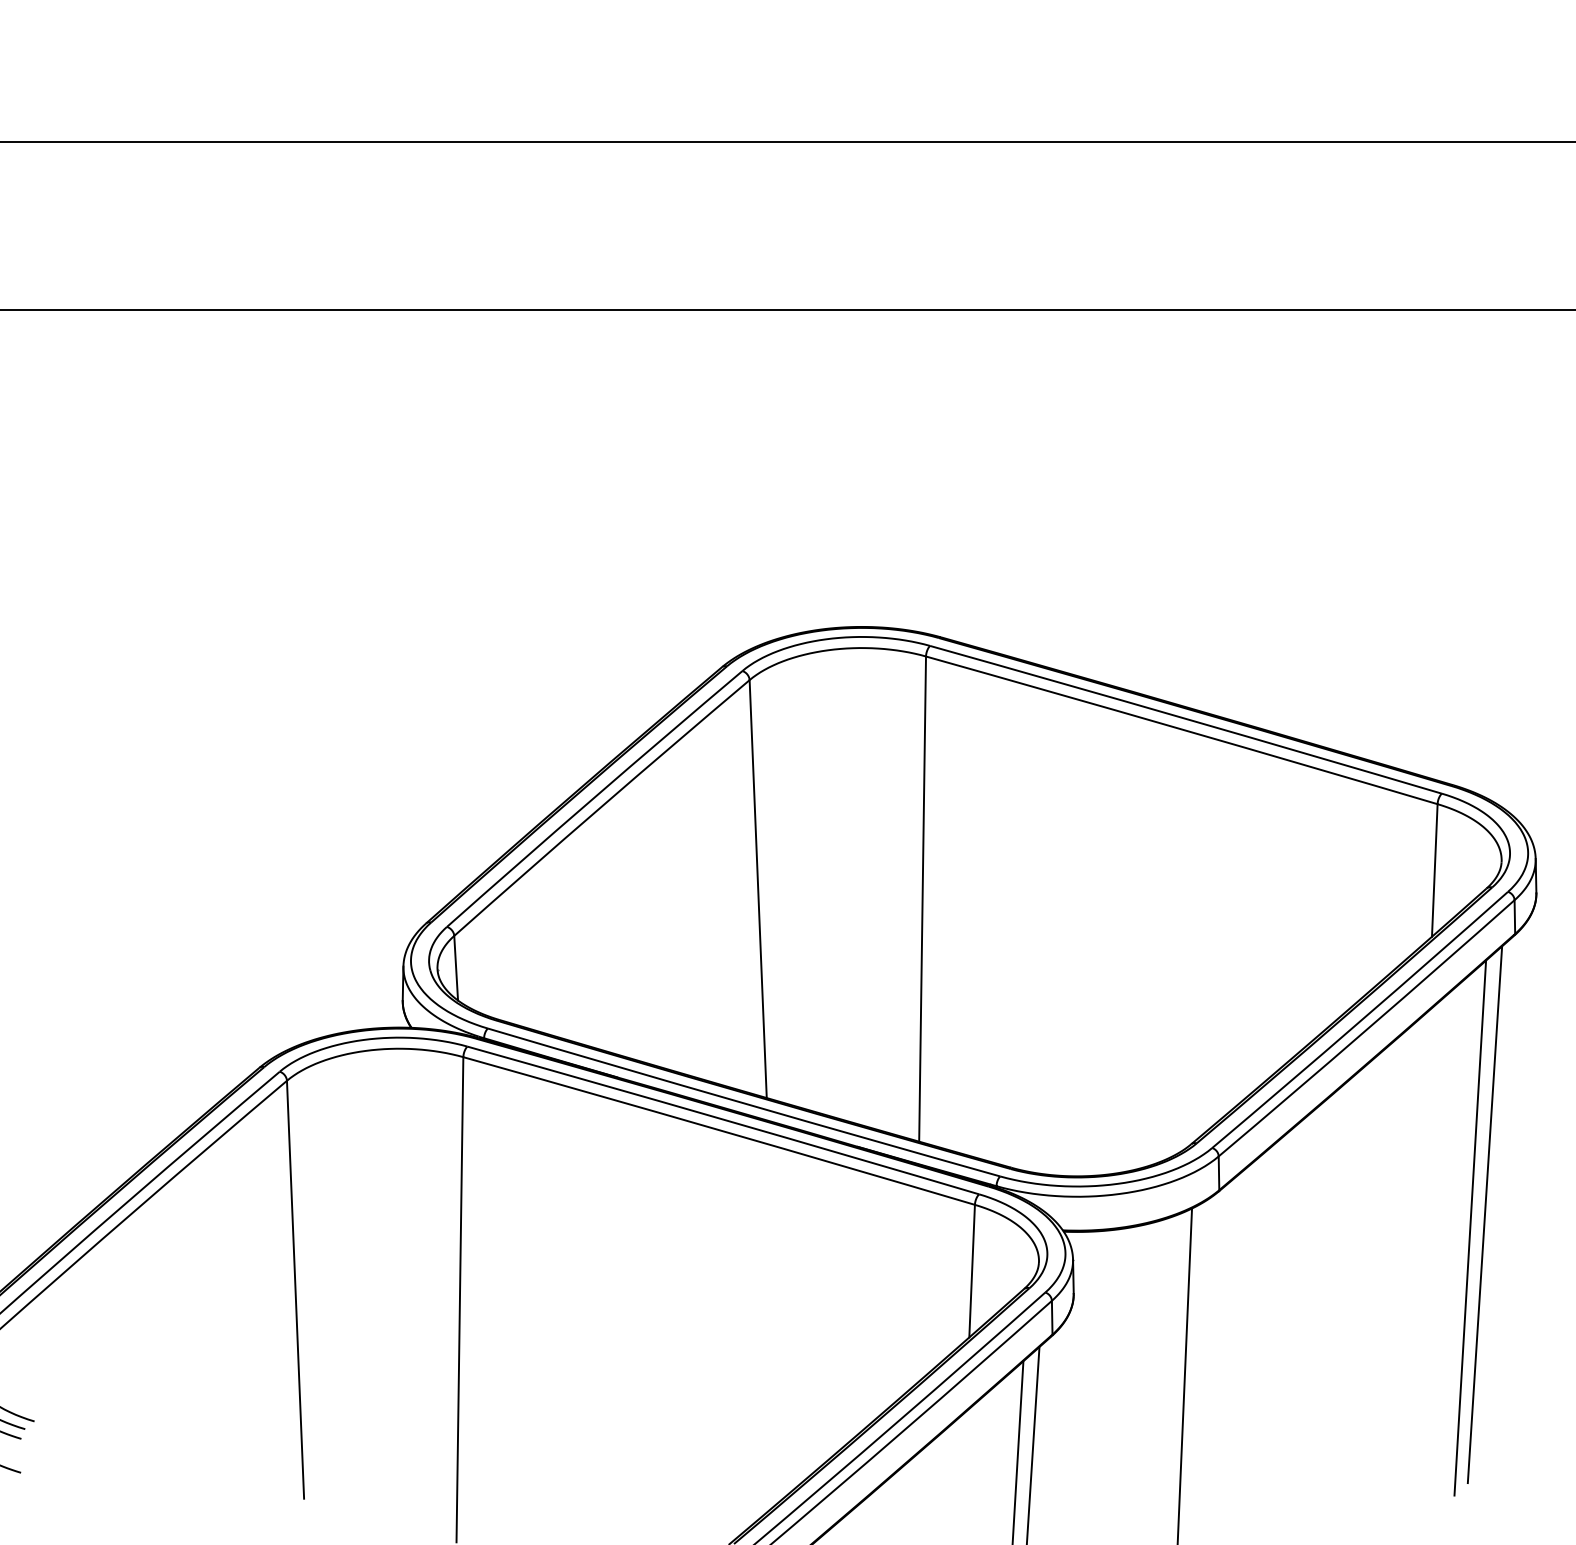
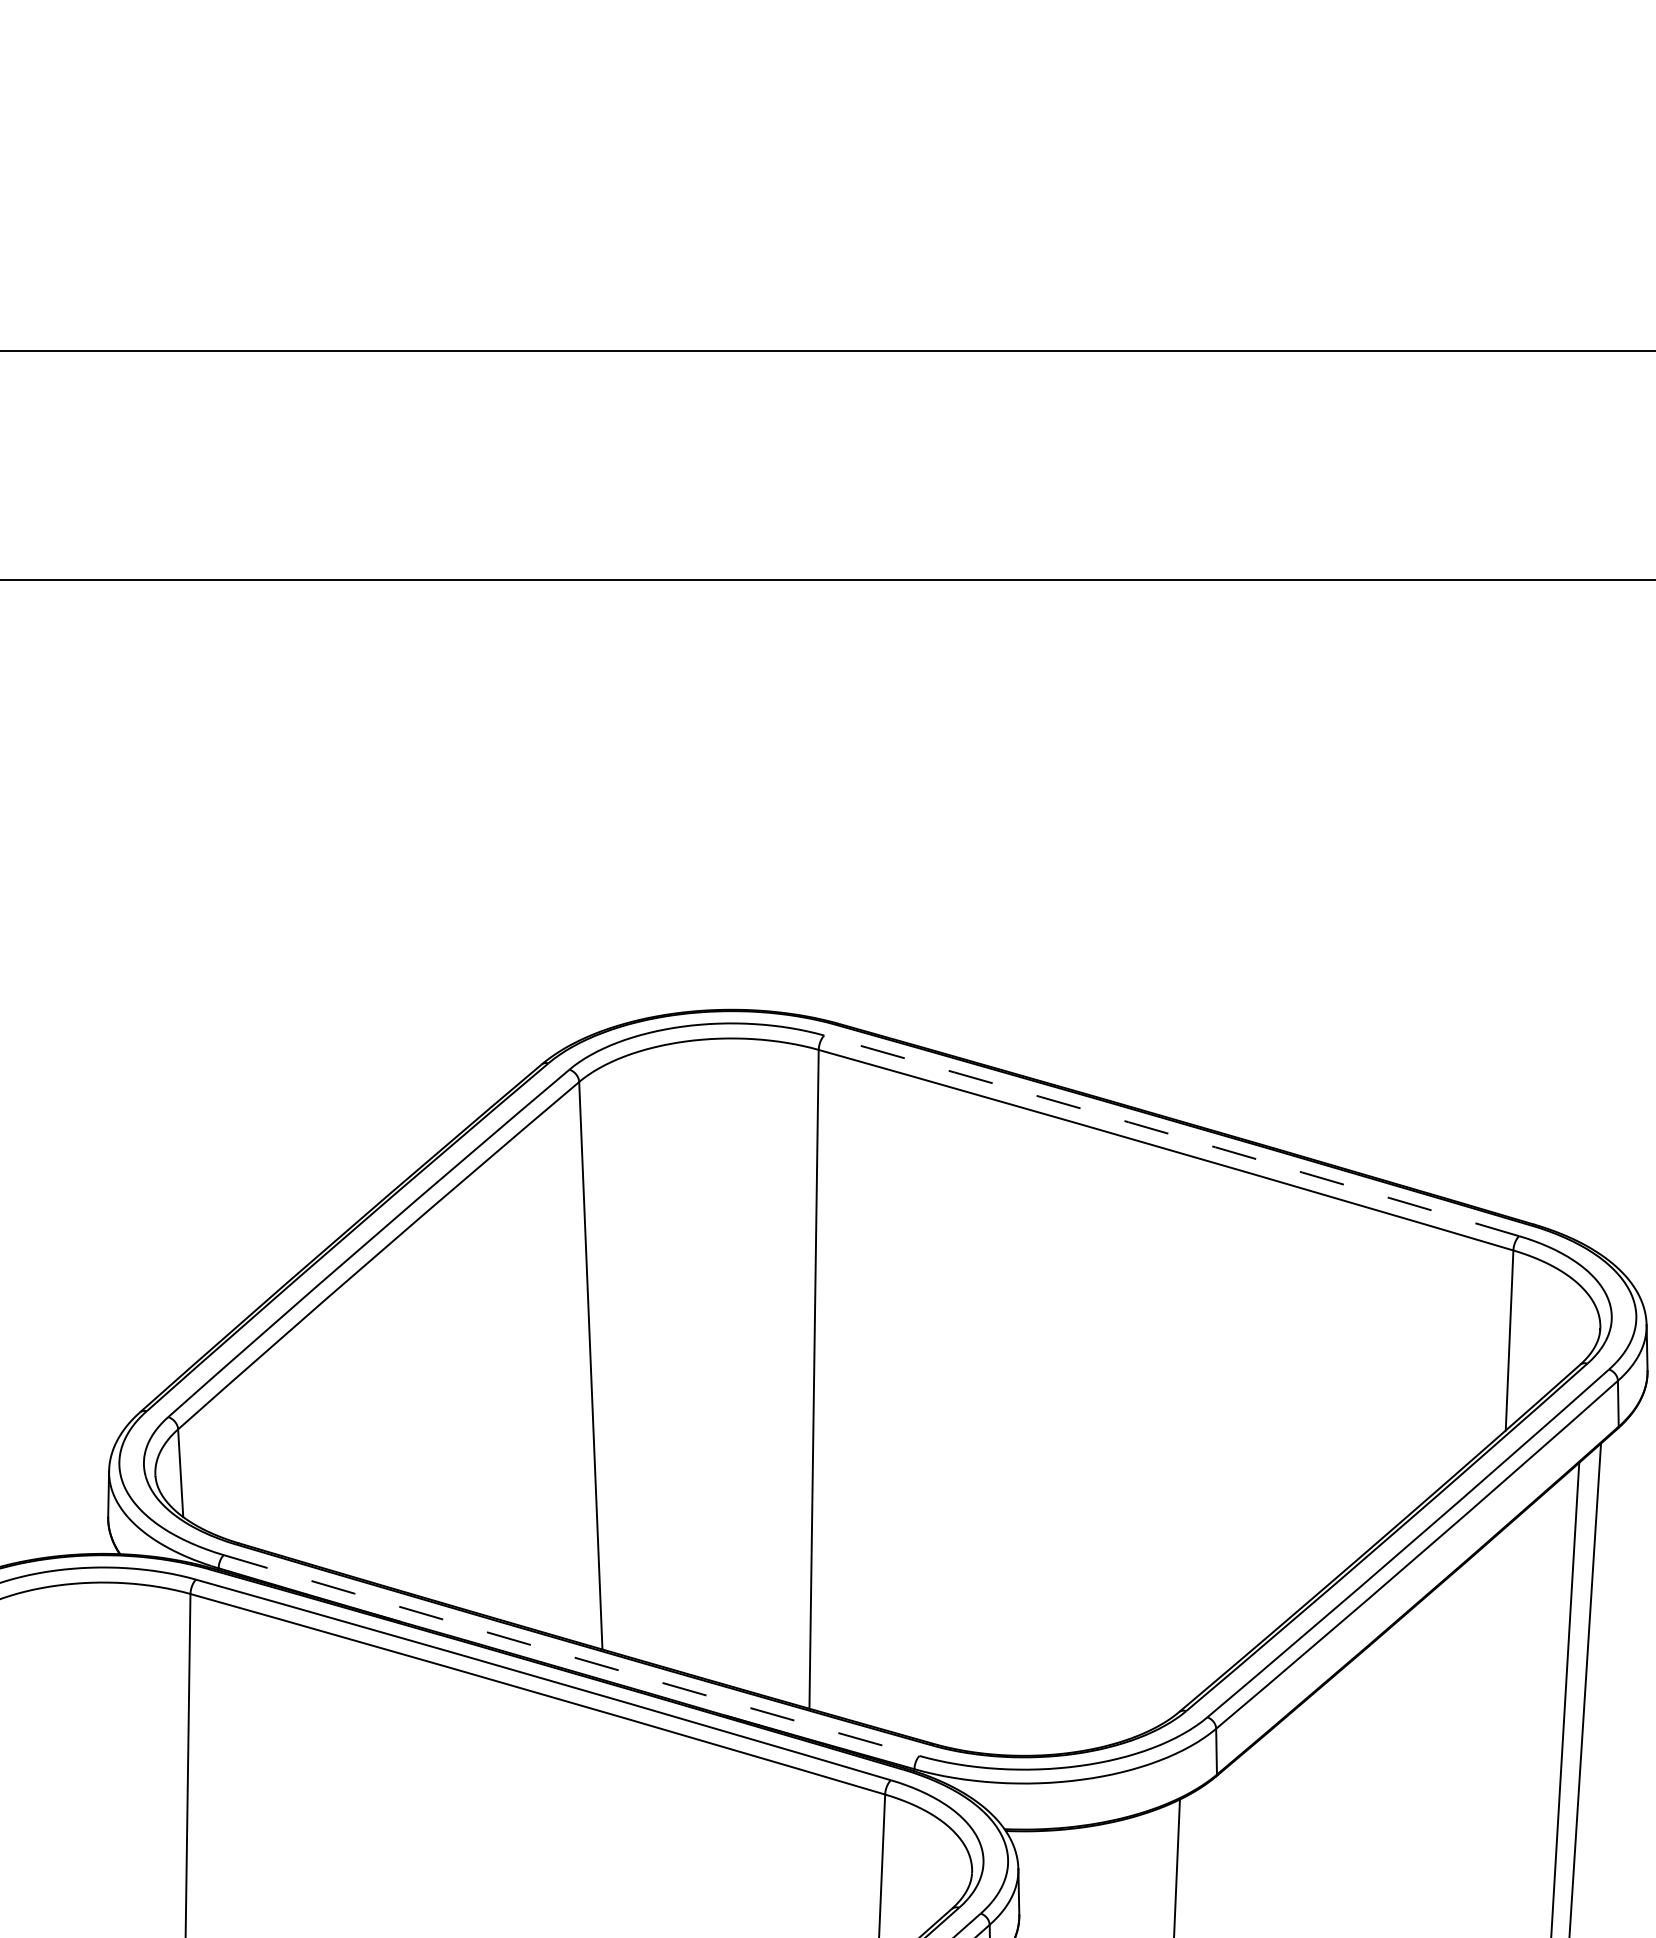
arc: (1186, 718) -> (1172, 1134), solid -> dashed
arc: (743, 1103) -> (570, 1656), solid -> dashed

